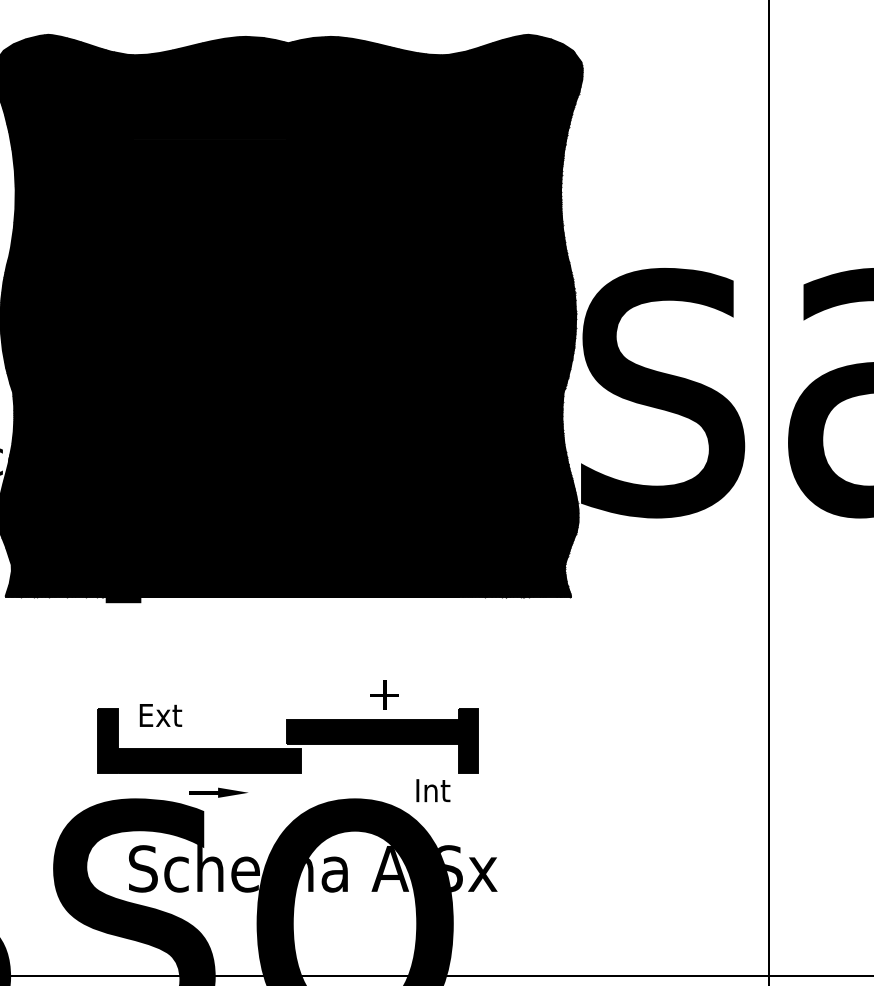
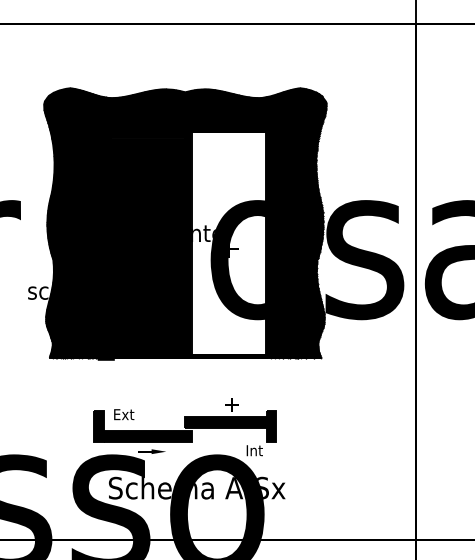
fill: (378, 358) -> (228, 243), removed

